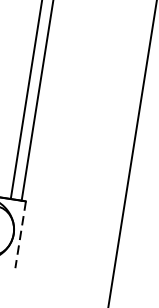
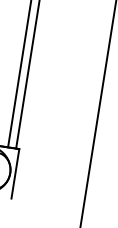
line: (20, 235) -> (15, 174), dashed -> solid

